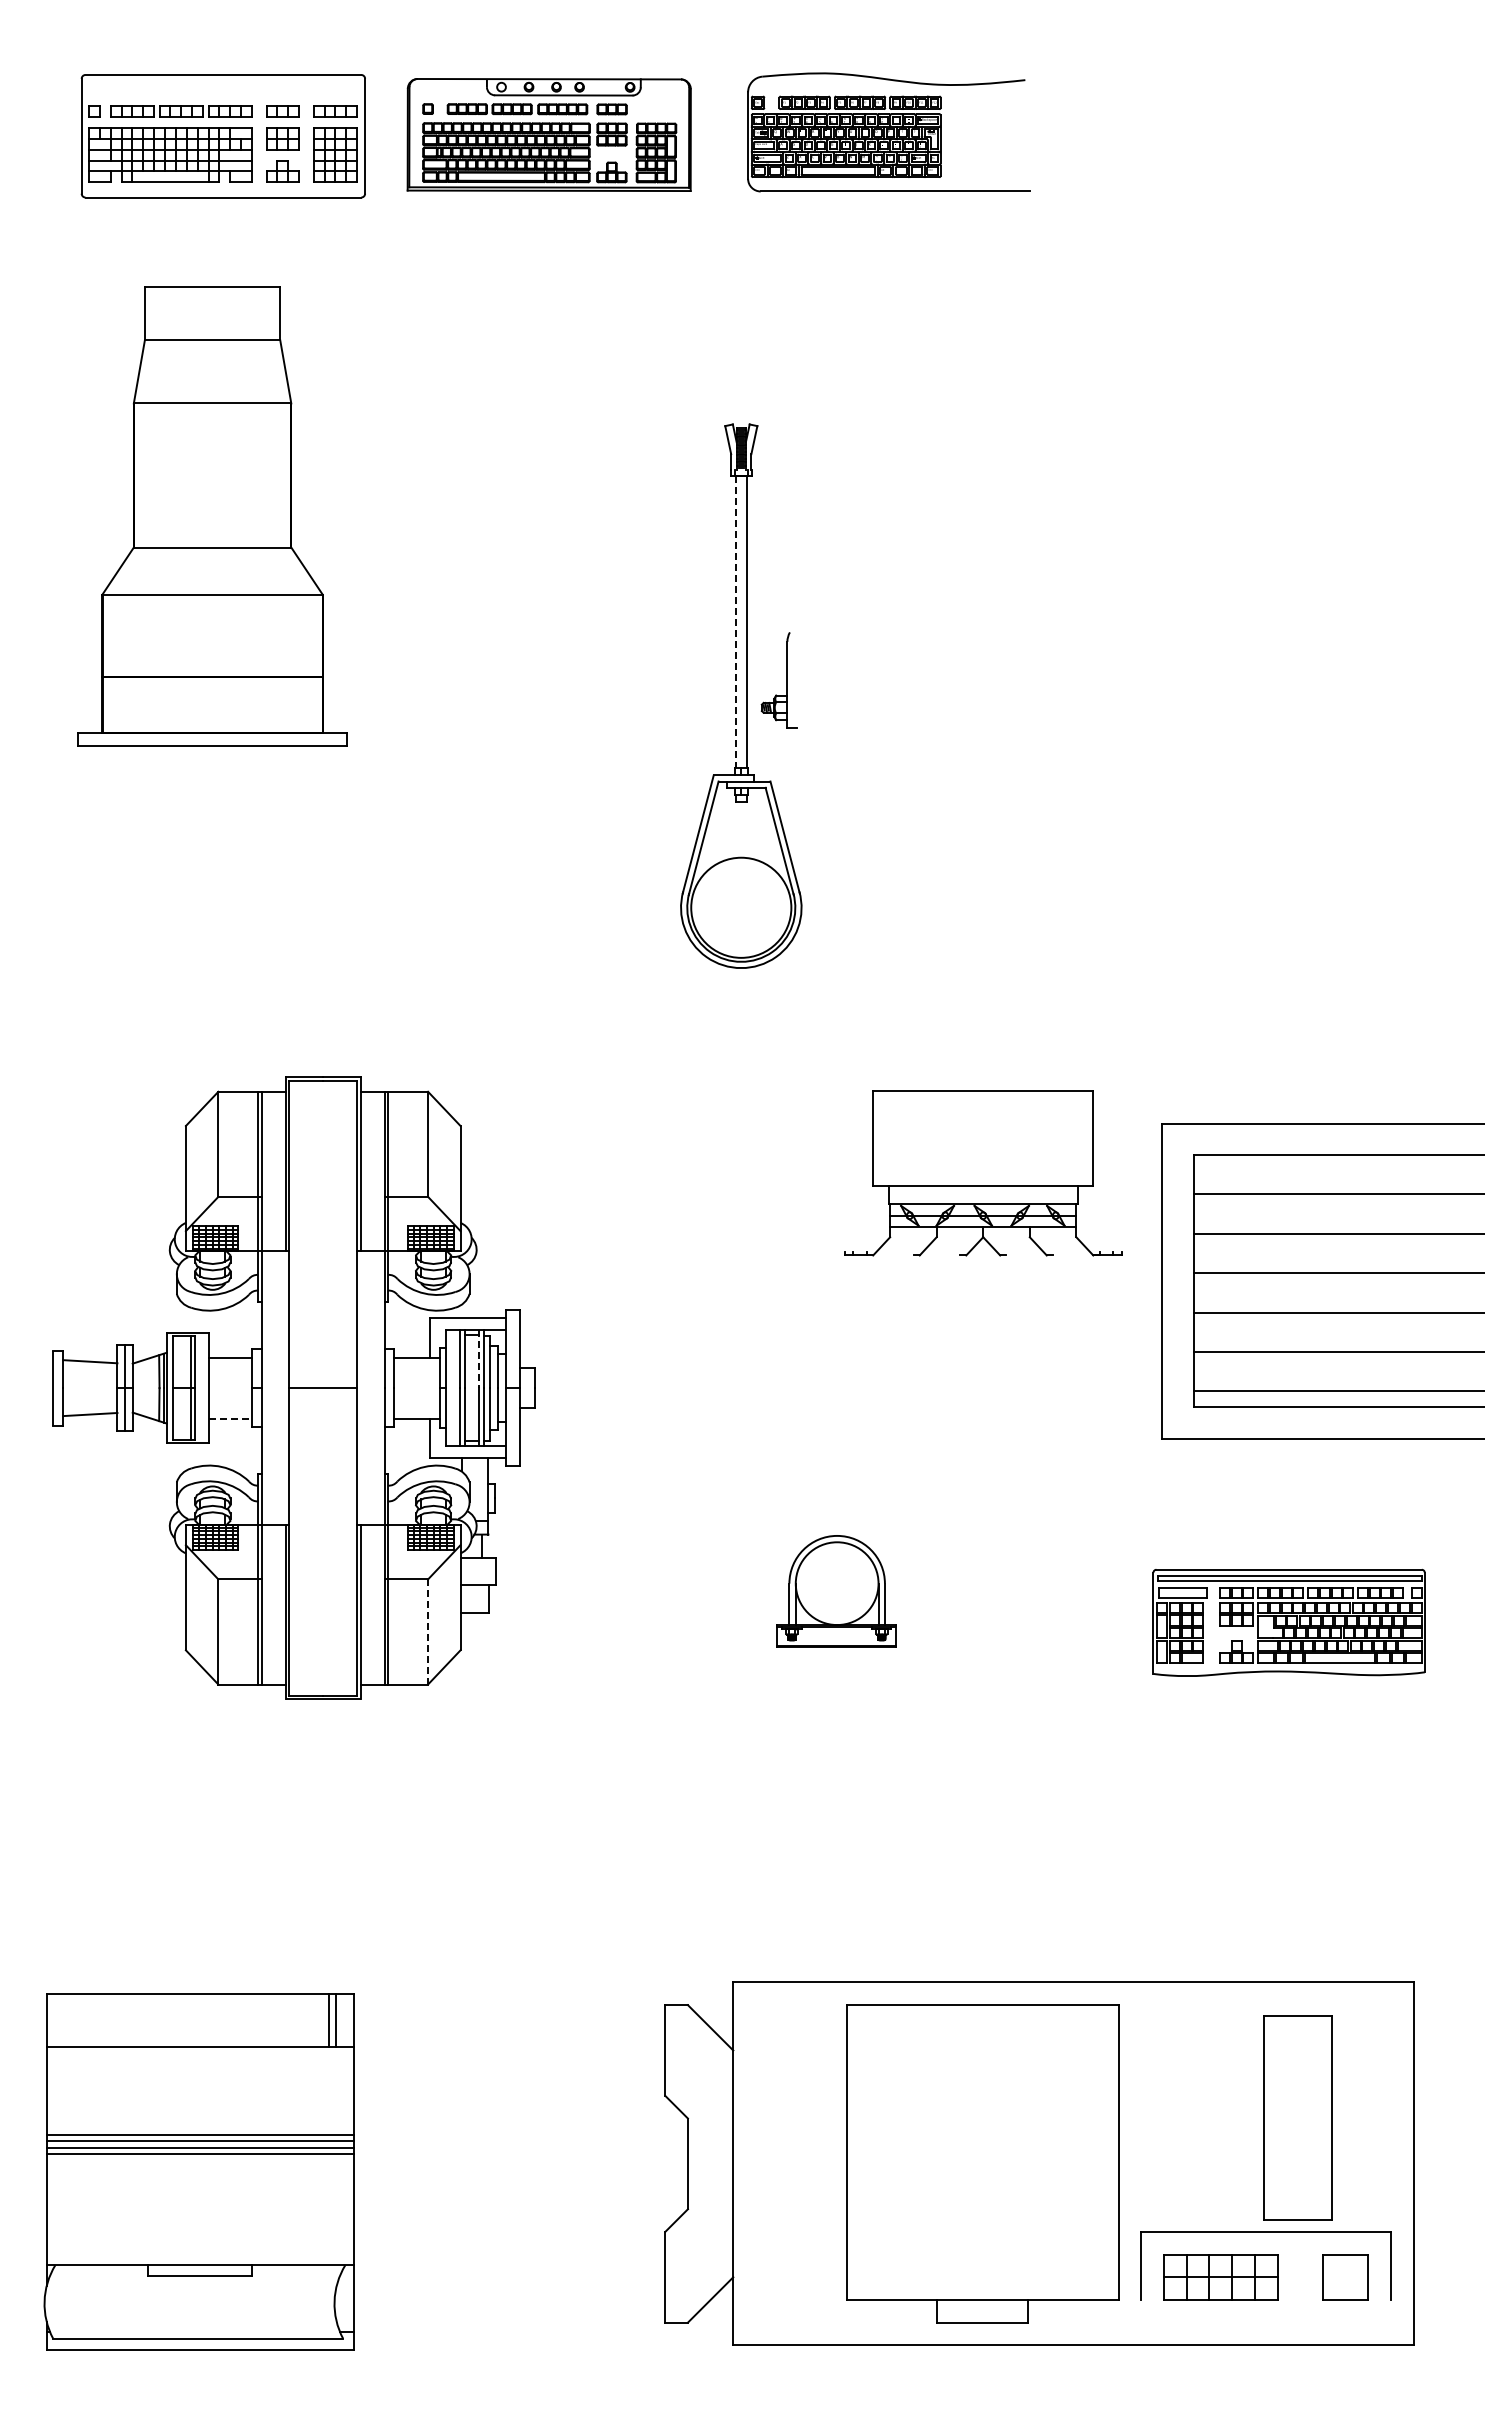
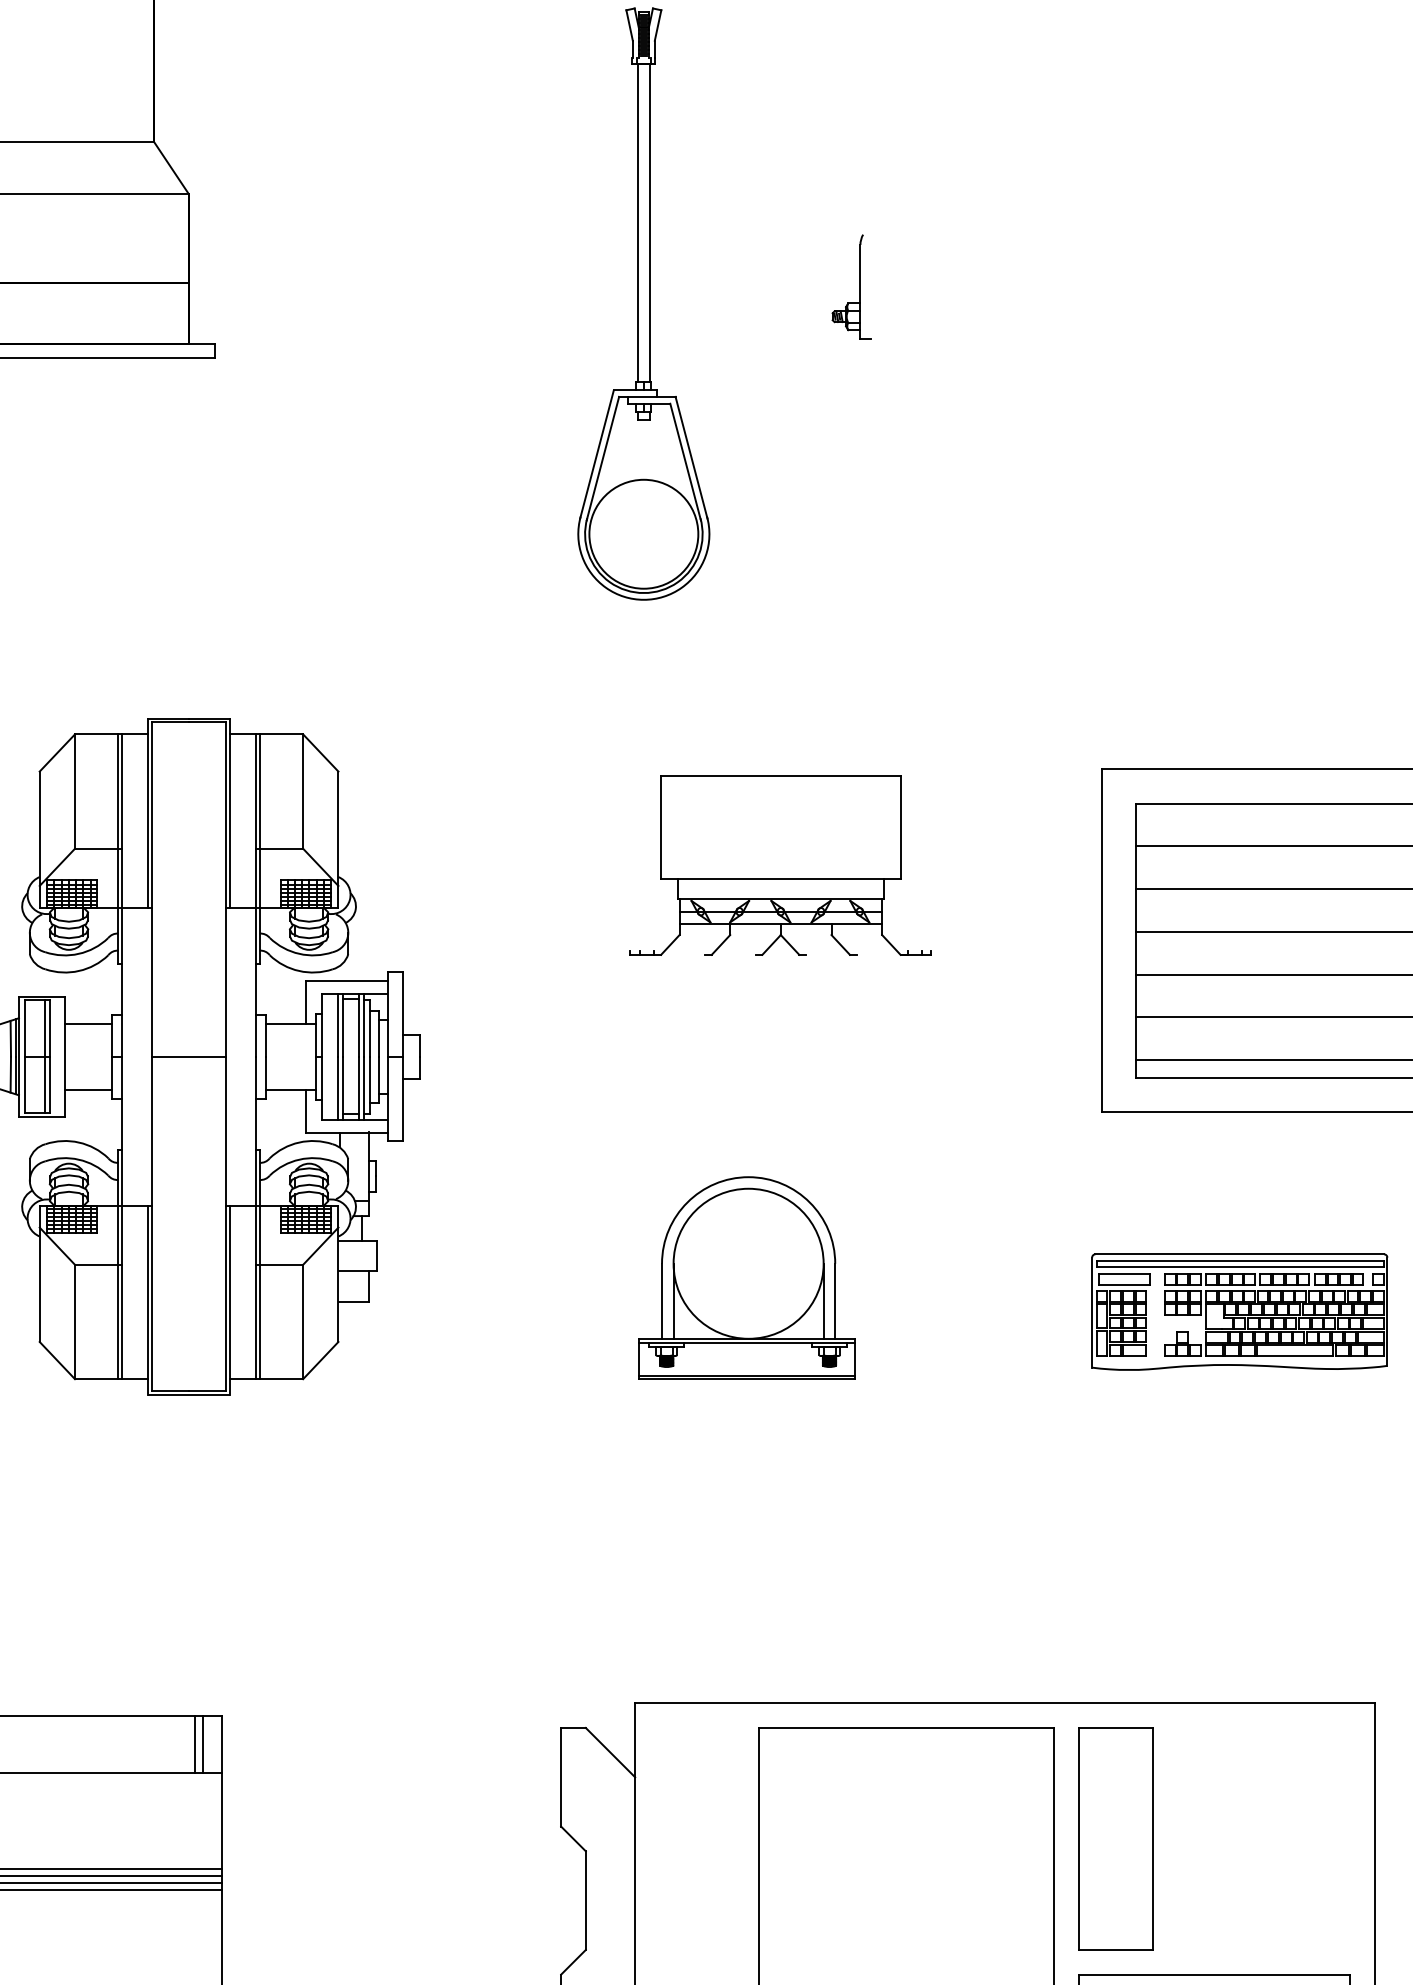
line: (735, 621) -> (637, 222), dashed -> solid
part: (786, 680) -> (859, 286), moved
part: (983, 1173) -> (781, 865), moved
line: (479, 1359) -> (359, 1025), dashed -> solid
line: (230, 1418) -> (88, 1089), dashed -> solid
part: (836, 1591) -> (747, 1277), size x1.67
line: (428, 1631) -> (303, 1321), dashed -> solid
part: (1297, 2117) -> (1115, 1838), moved

